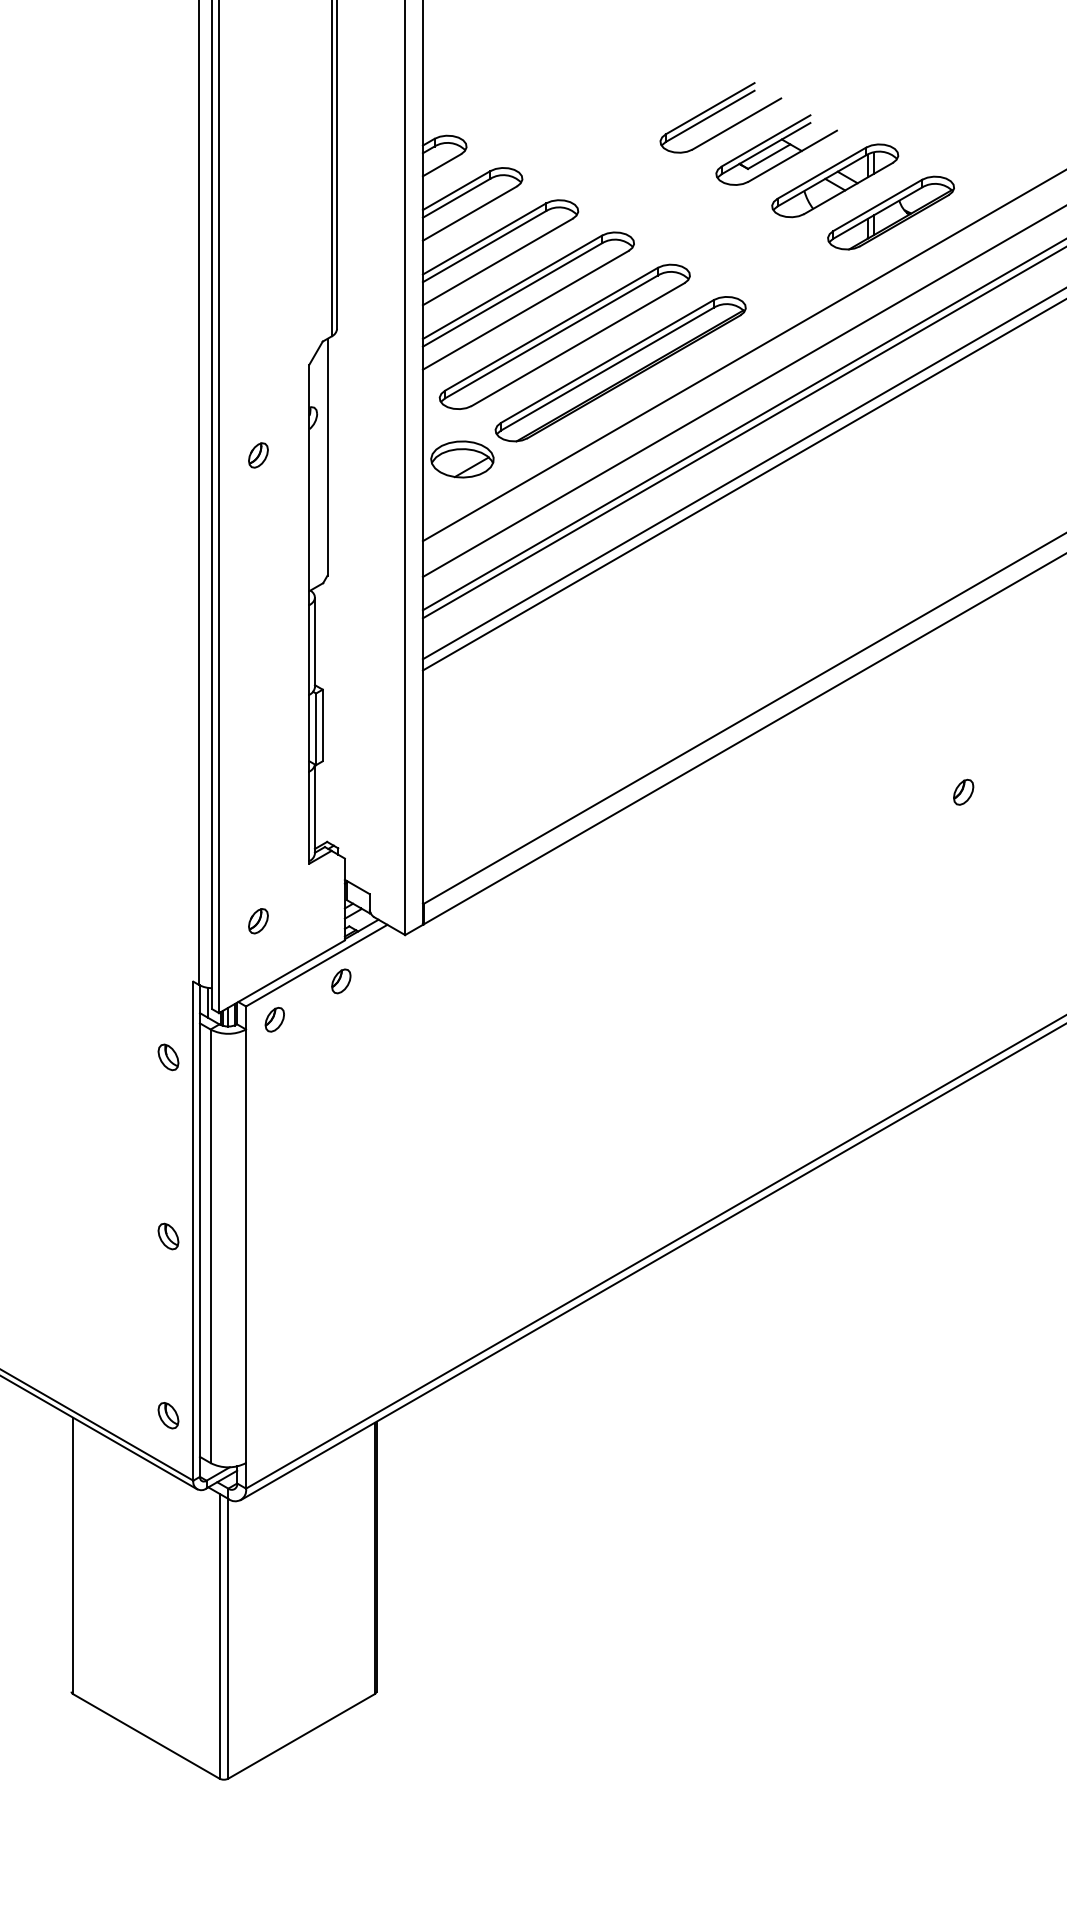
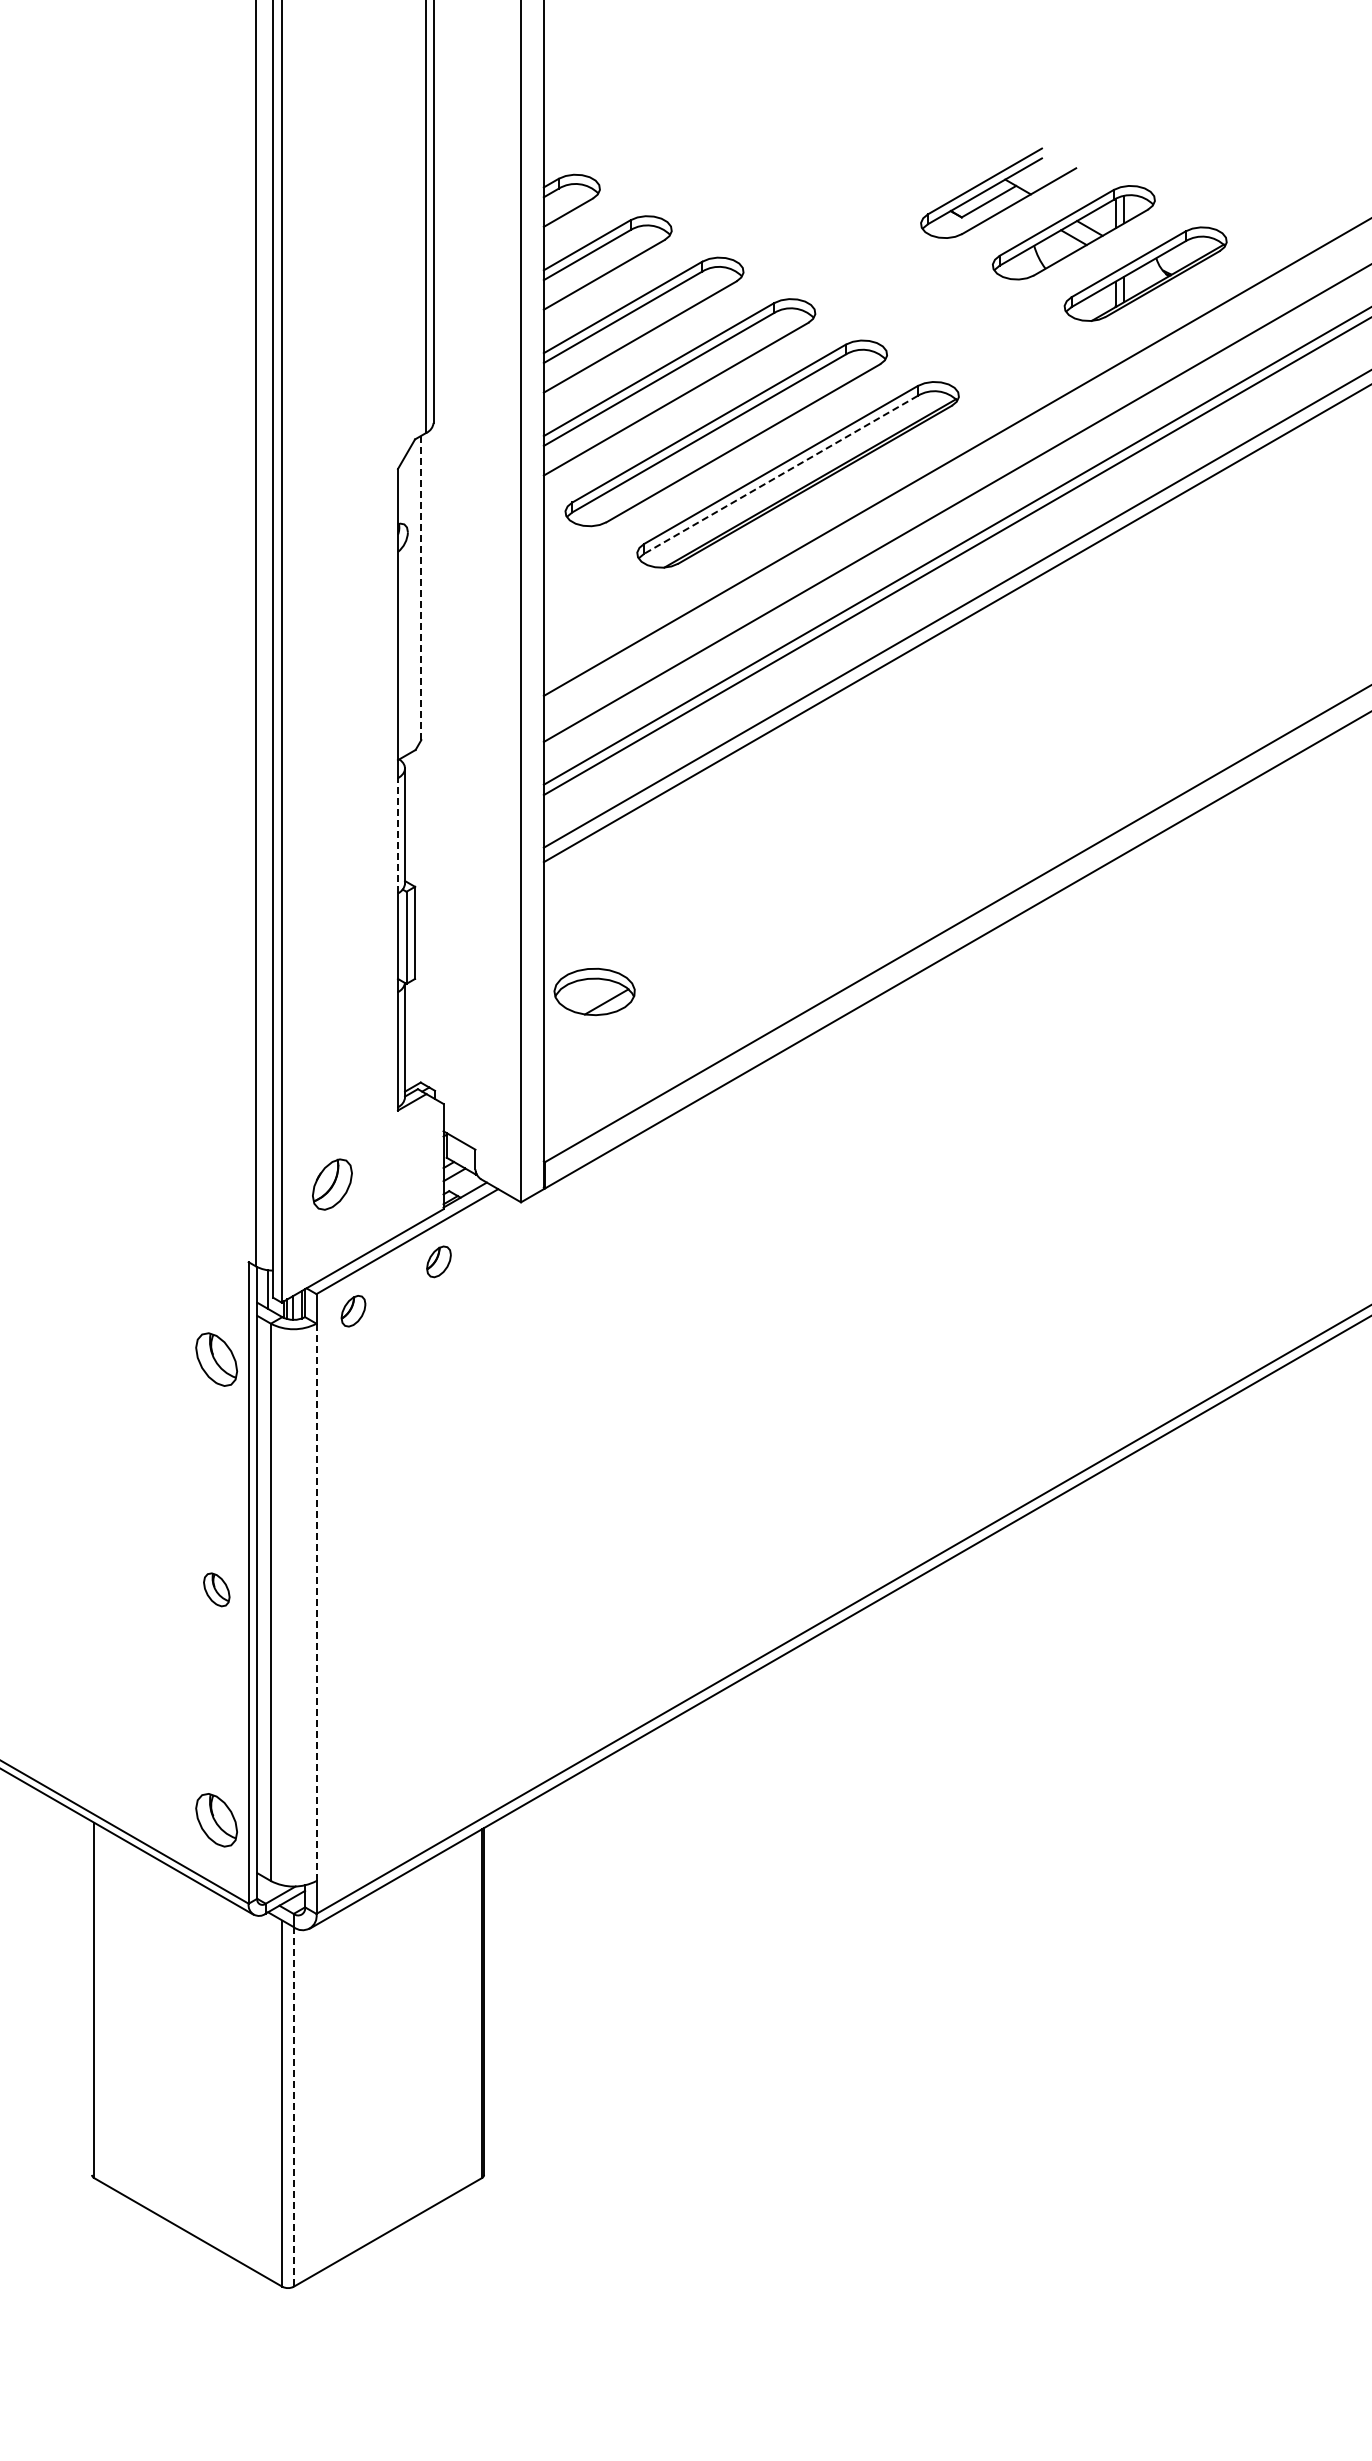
part: (716, 113) -> (921, 146), removed
line: (607, 368) -> (781, 474), solid -> dashed
part: (258, 455) -> (332, 585), removed
line: (327, 457) -> (421, 588), solid -> dashed
part: (462, 459) -> (594, 991), moved
line: (309, 649) -> (397, 835), solid -> dashed
part: (963, 792) -> (1238, 1018), removed
part: (258, 921) -> (332, 1184), size x1.6
part: (168, 1057) -> (216, 1359), size x1.6
line: (246, 1246) -> (316, 1602), solid -> dashed
part: (168, 1415) -> (216, 1819), size x1.6
line: (228, 1638) -> (293, 2106), solid -> dashed

